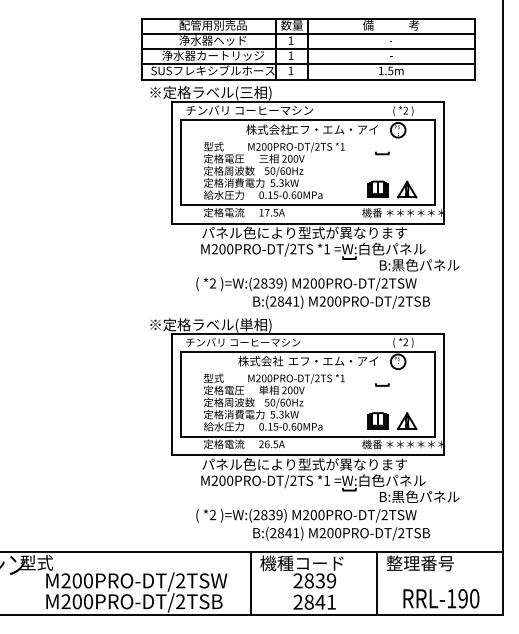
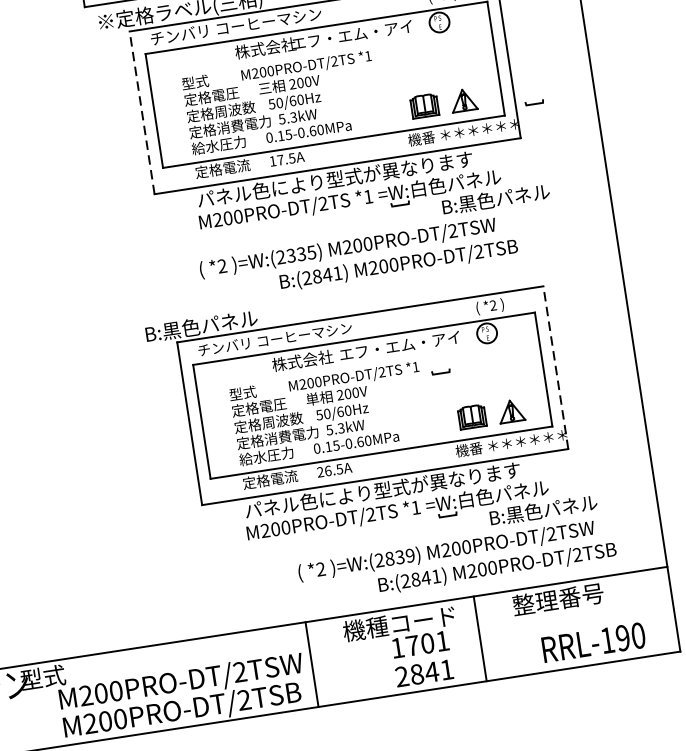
line: (382, 153) -> (534, 103), moved
line: (171, 162) -> (141, 112), solid -> dashed
text: (271, 283) -> (300, 254), )=W:(2839) -> )=W:(2335)
text: (210, 325) -> (227, 323), ※定格ラベル(単相) -> B:黒色パネル
line: (382, 385) -> (441, 372), moved
line: (444, 394) -> (555, 367), solid -> dashed
text: (312, 524) -> (456, 561), moved
text: (314, 580) -> (419, 644), 2839 -> 1701
line: (250, 582) -> (311, 663), moved
line: (377, 582) -> (480, 637), moved

